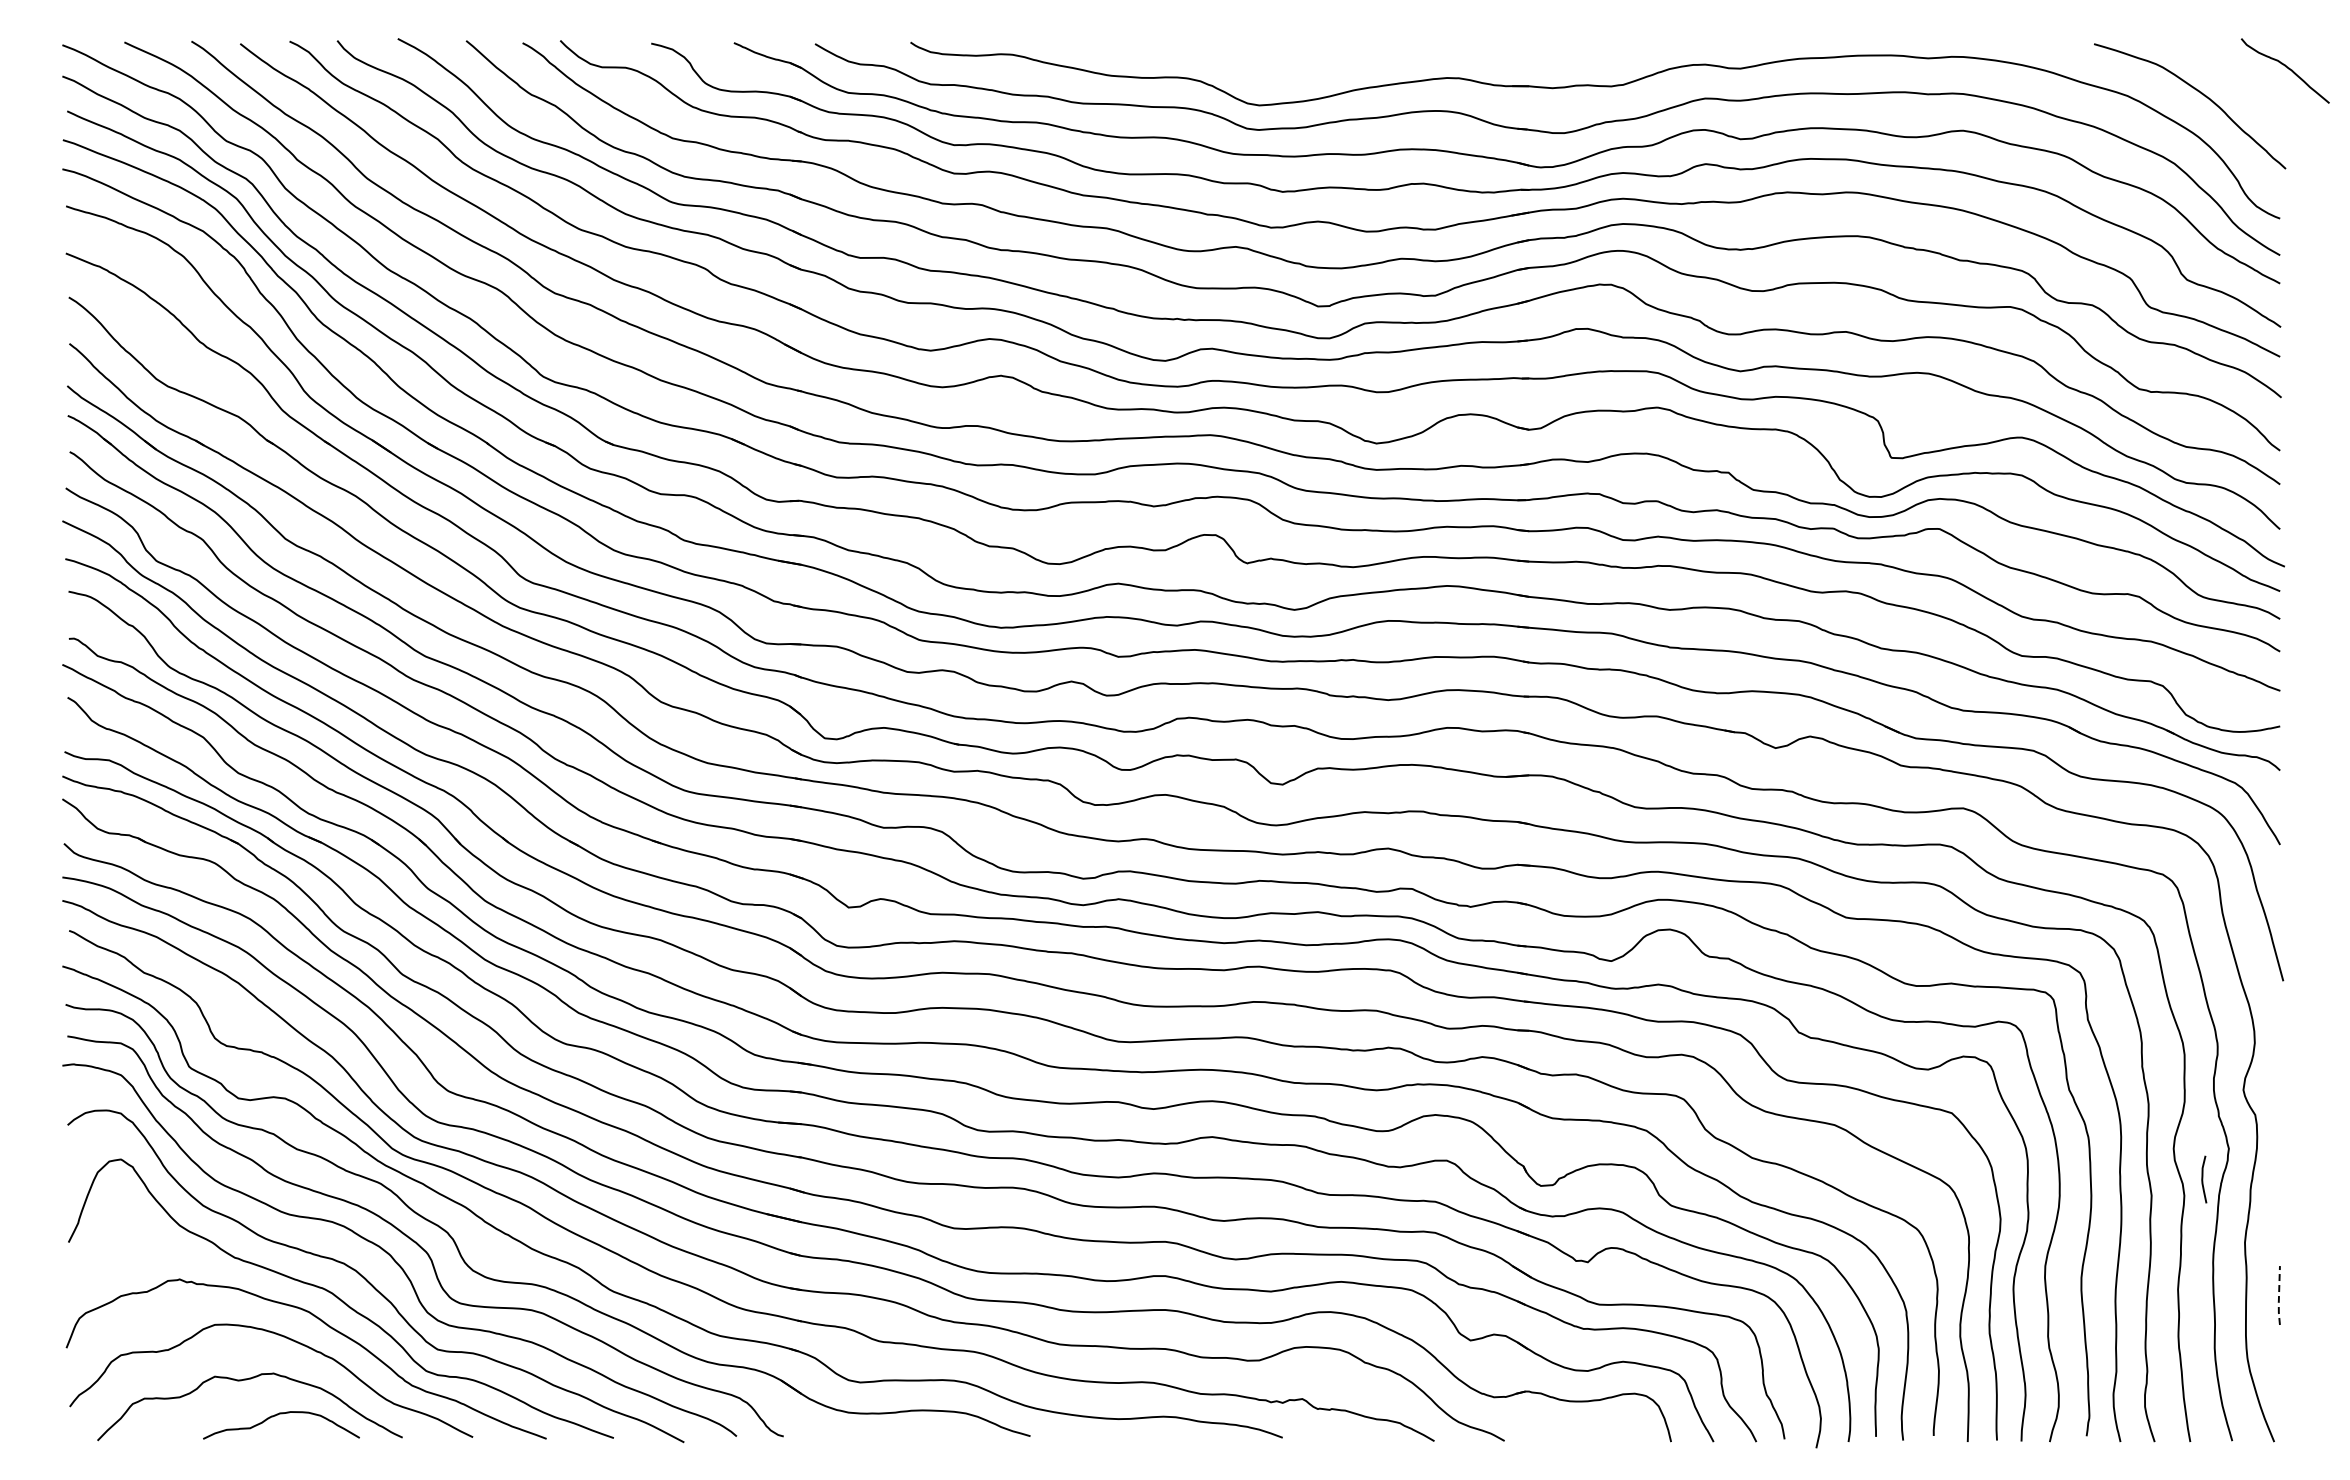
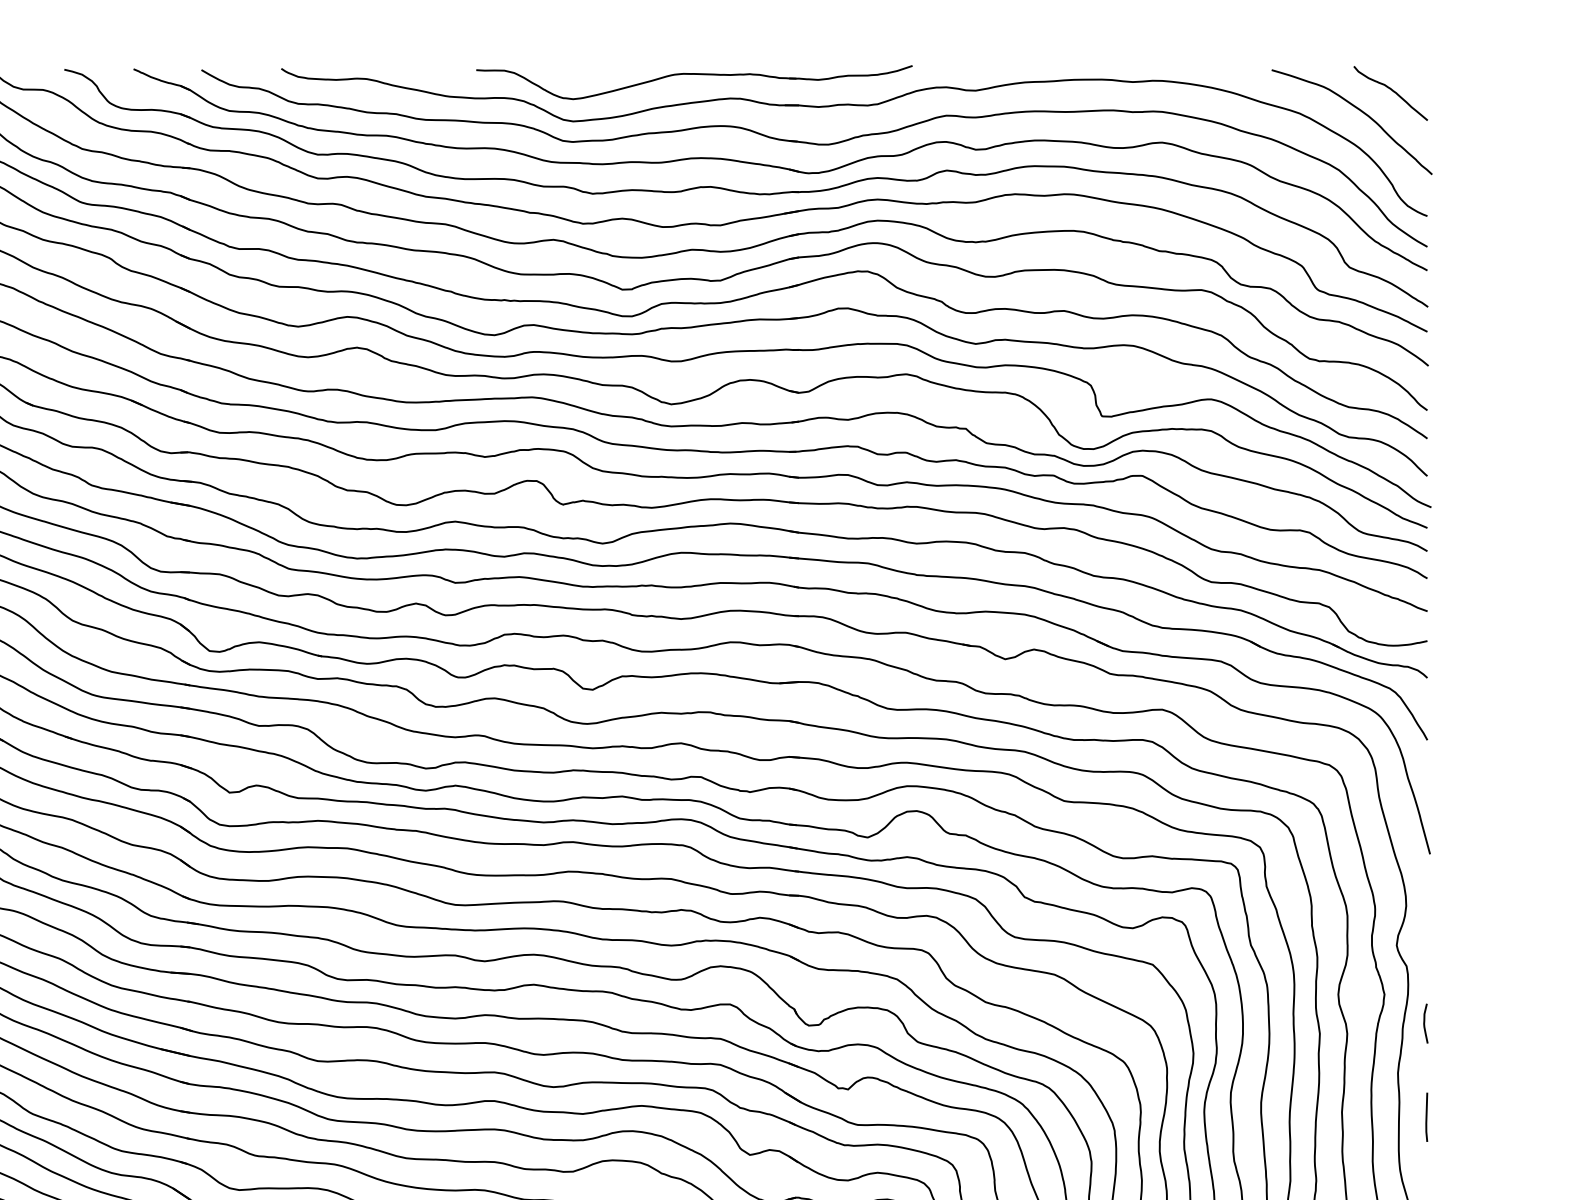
part: (1403, 49) -> (693, 74), added
curve: (2286, 67) -> (1391, 90), moved
curve: (2203, 1179) -> (1425, 1023), moved
line: (2278, 1296) -> (1426, 1118), dashed -> solid

